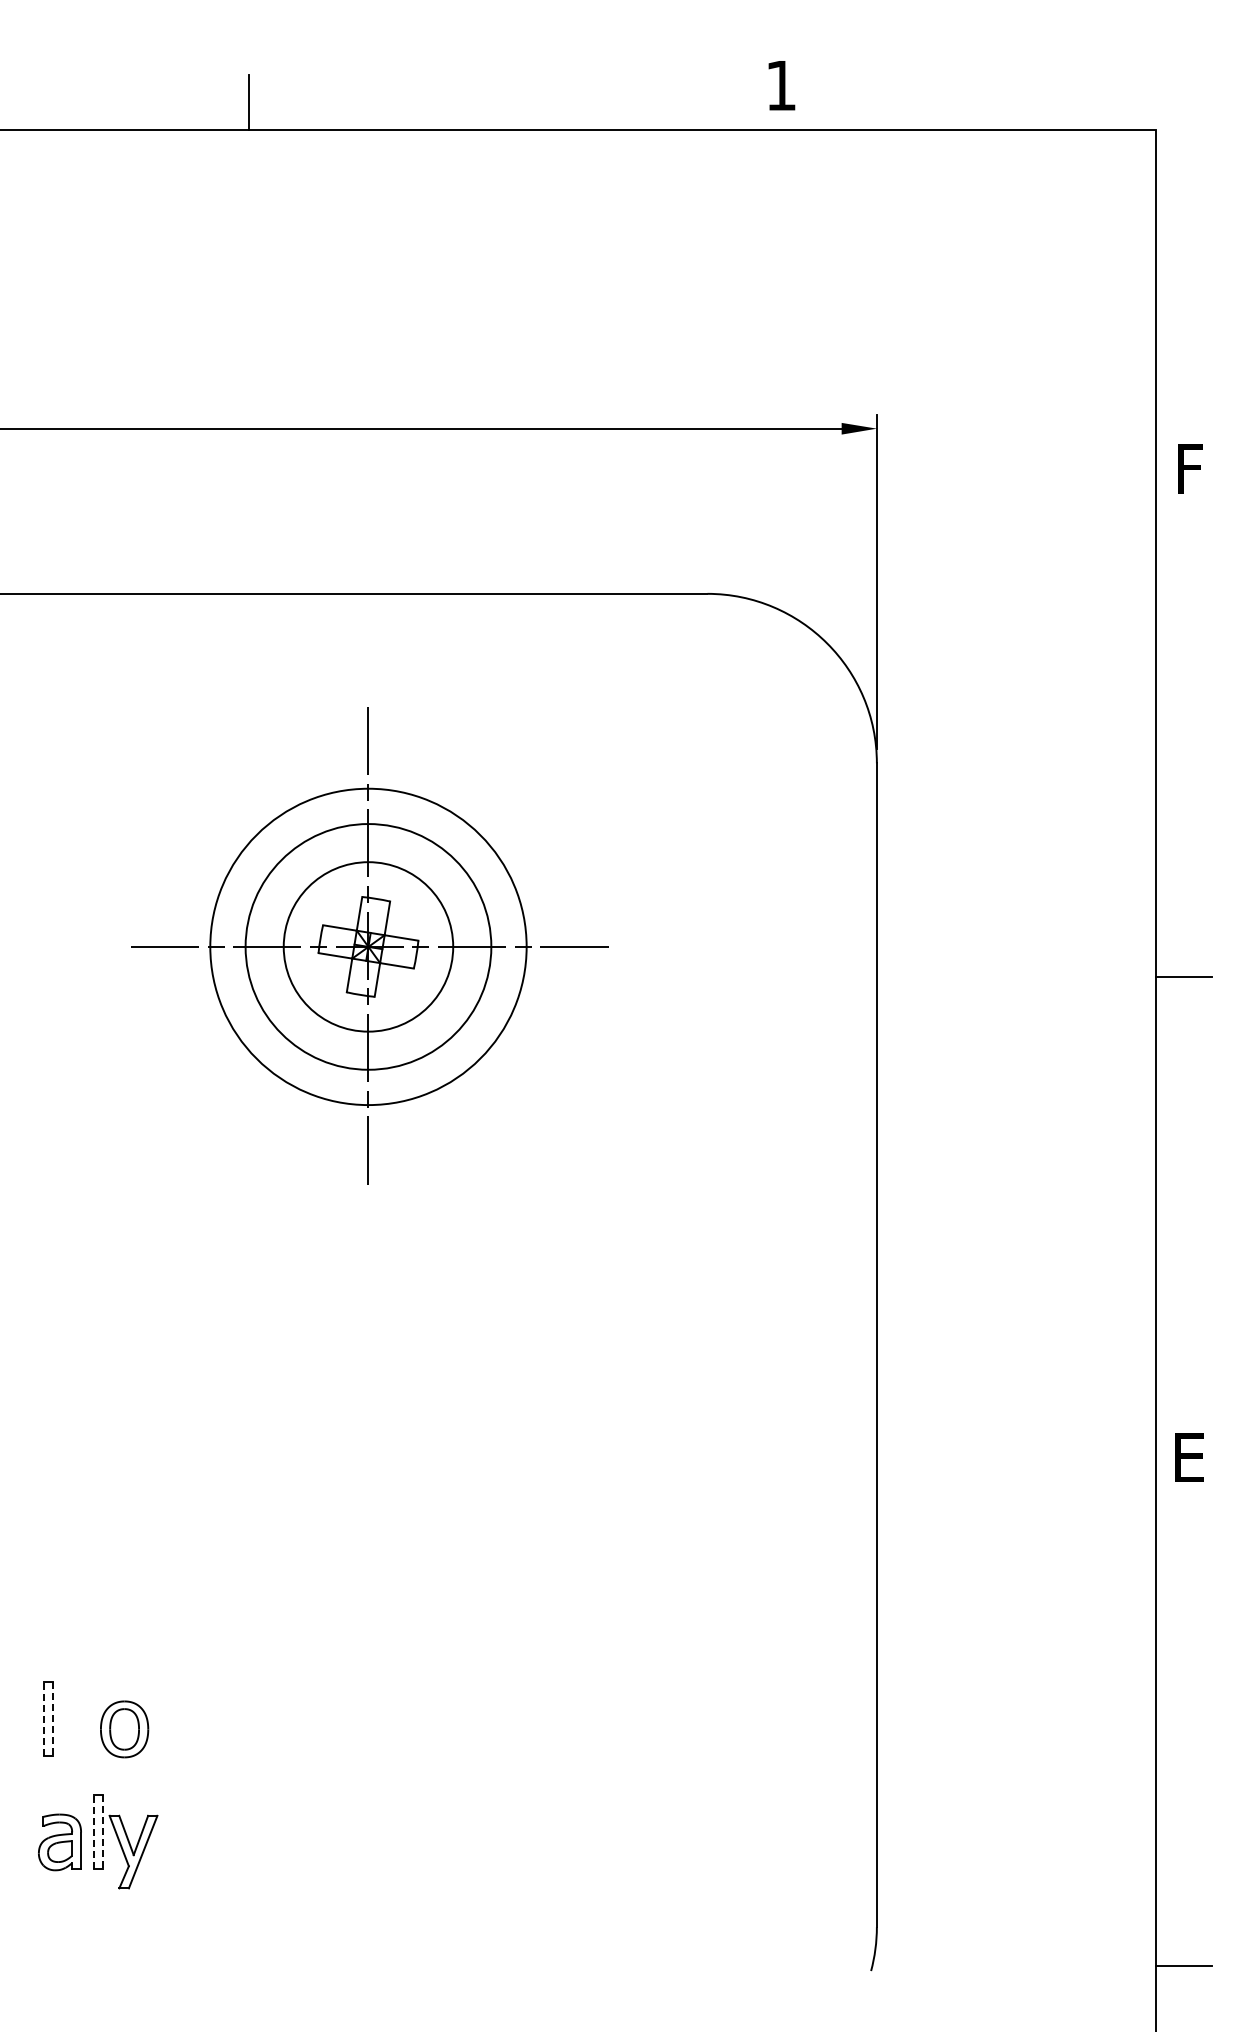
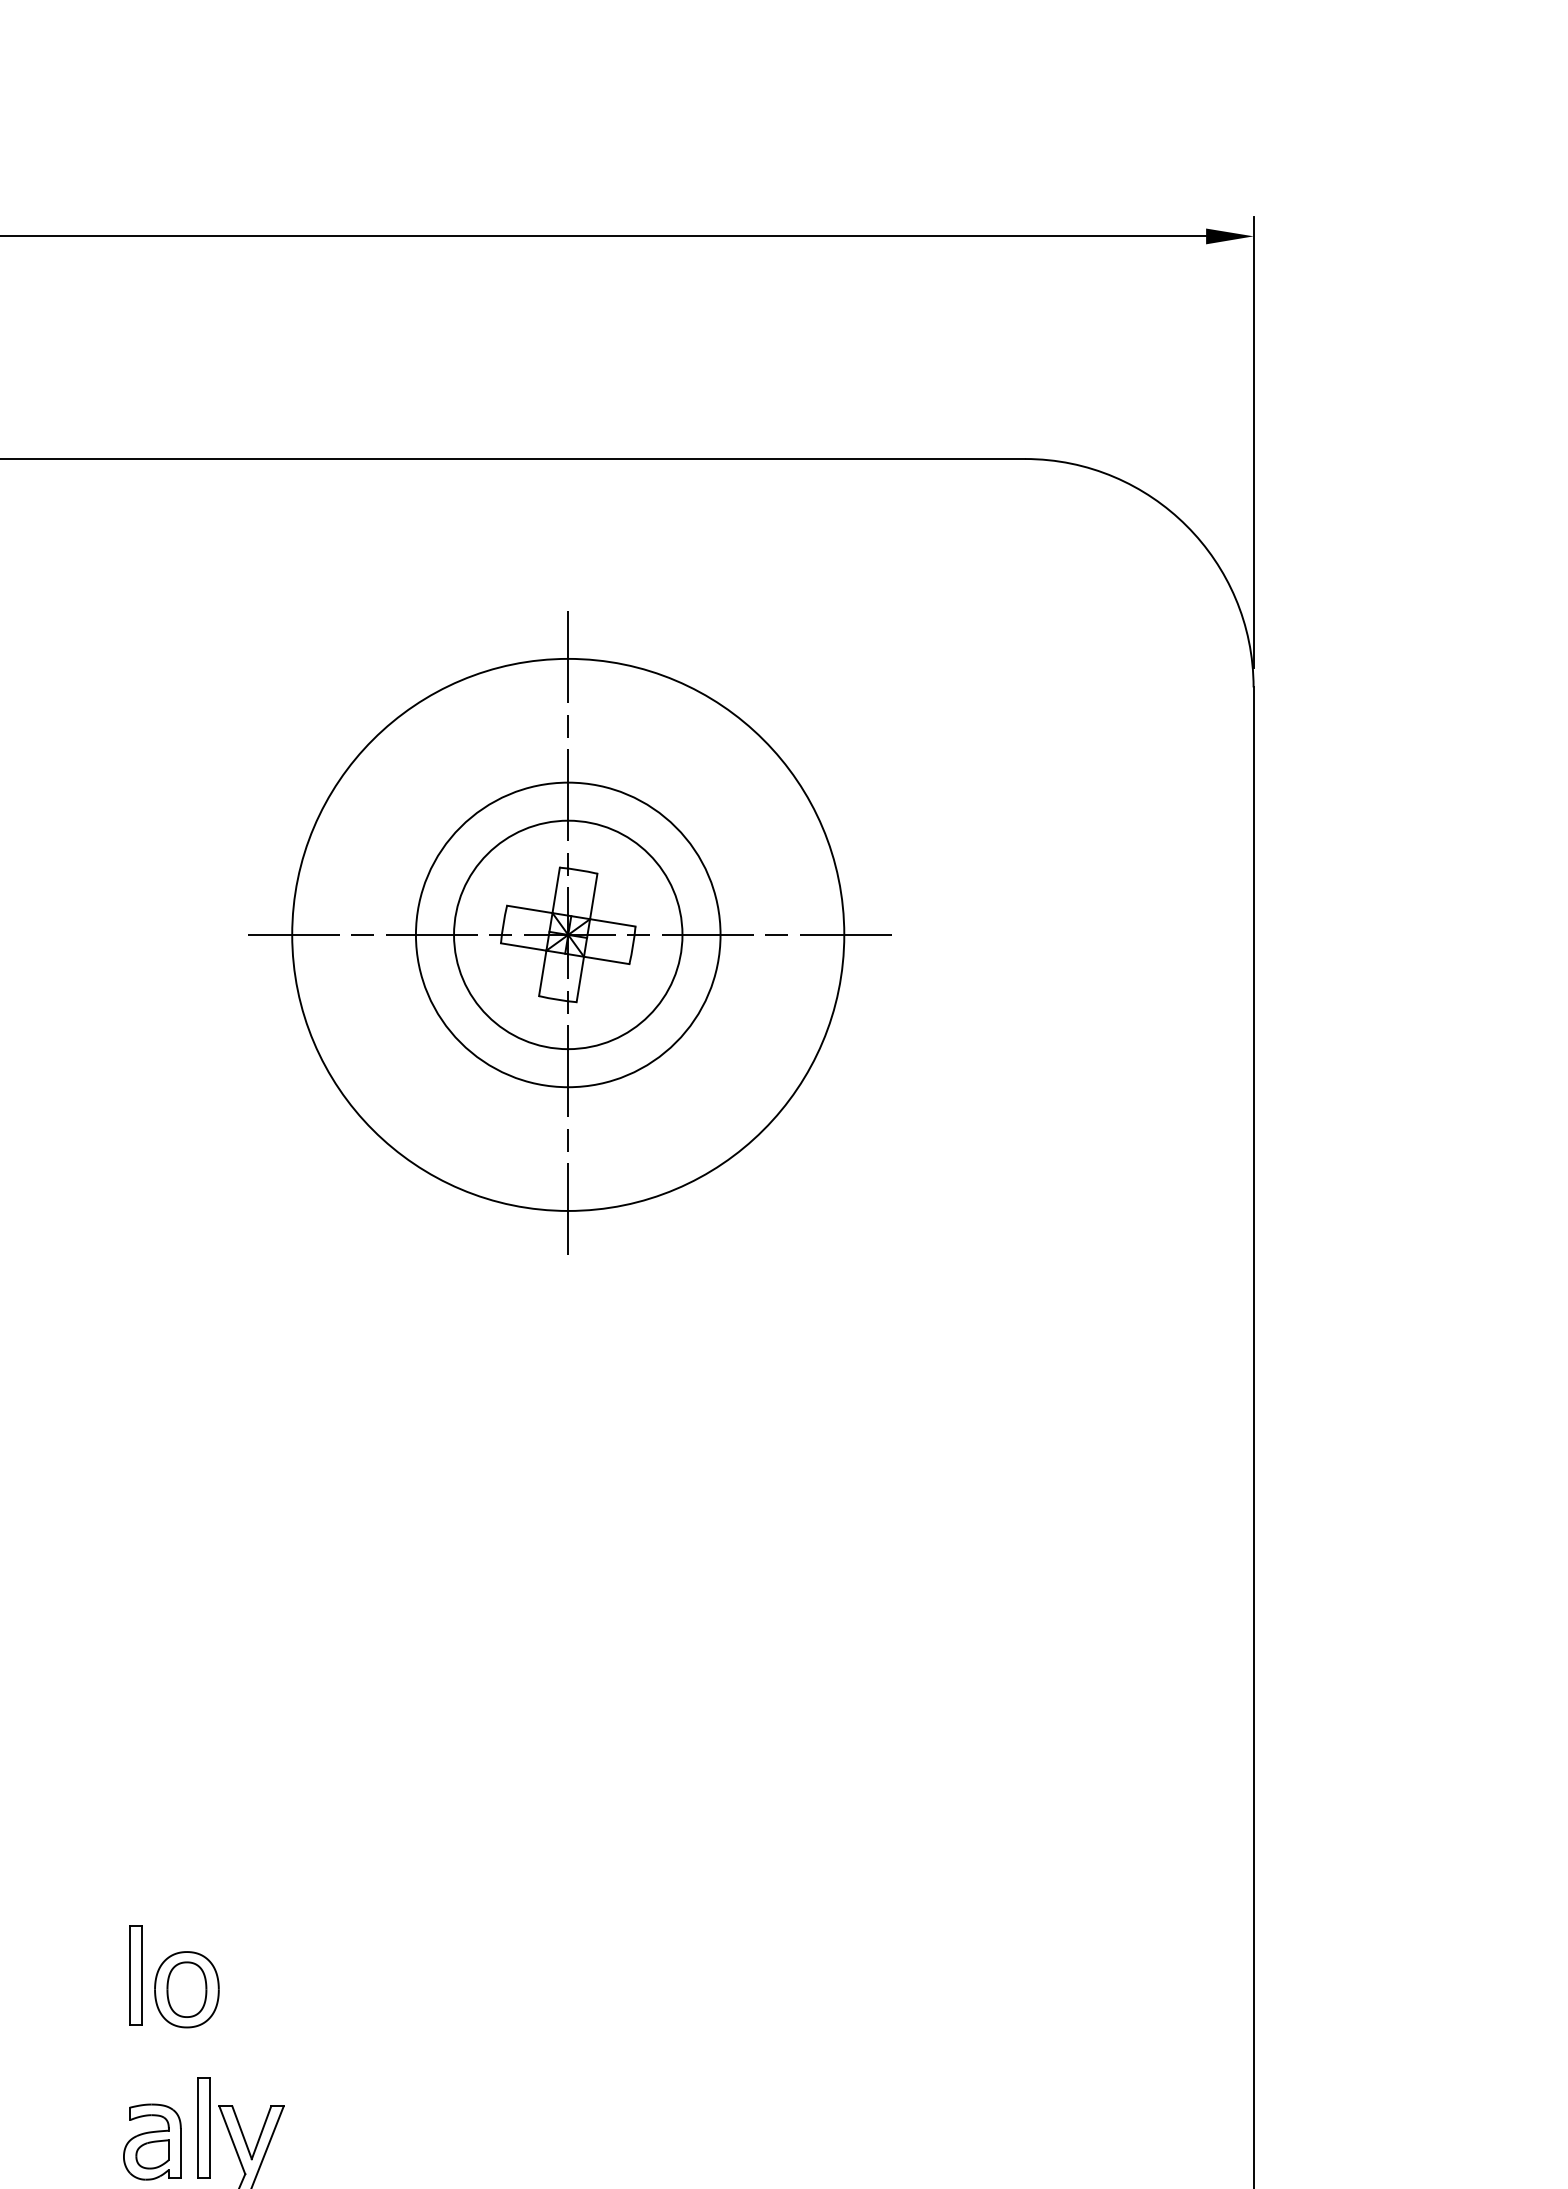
circle: (368, 946) -> (568, 934), size x0.71
circle: (368, 946) -> (568, 934), size x1.67
line: (43, 1719) -> (130, 1976), dashed -> solid
line: (52, 1719) -> (142, 1976), dashed -> solid
part: (124, 1729) -> (186, 1989), moved
line: (93, 1831) -> (197, 2127), dashed -> solid
line: (102, 1831) -> (209, 2127), dashed -> solid

